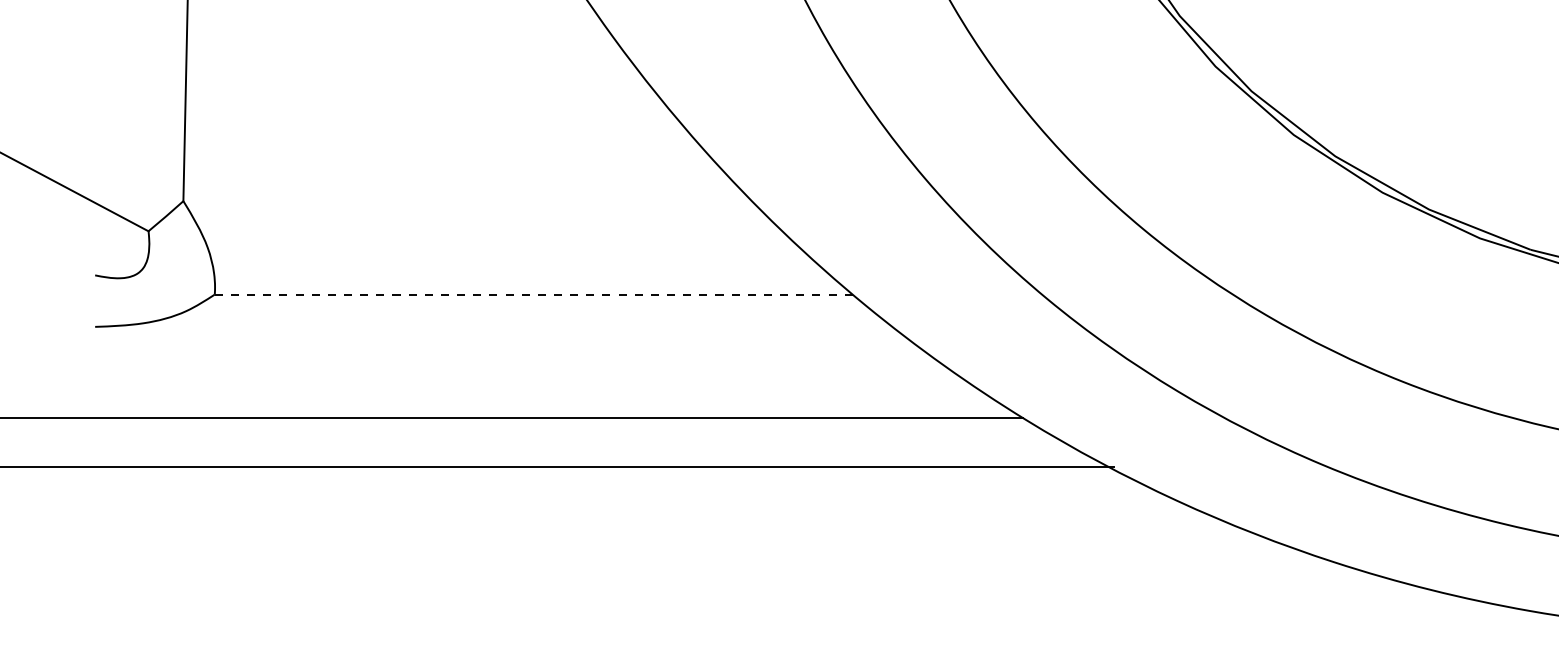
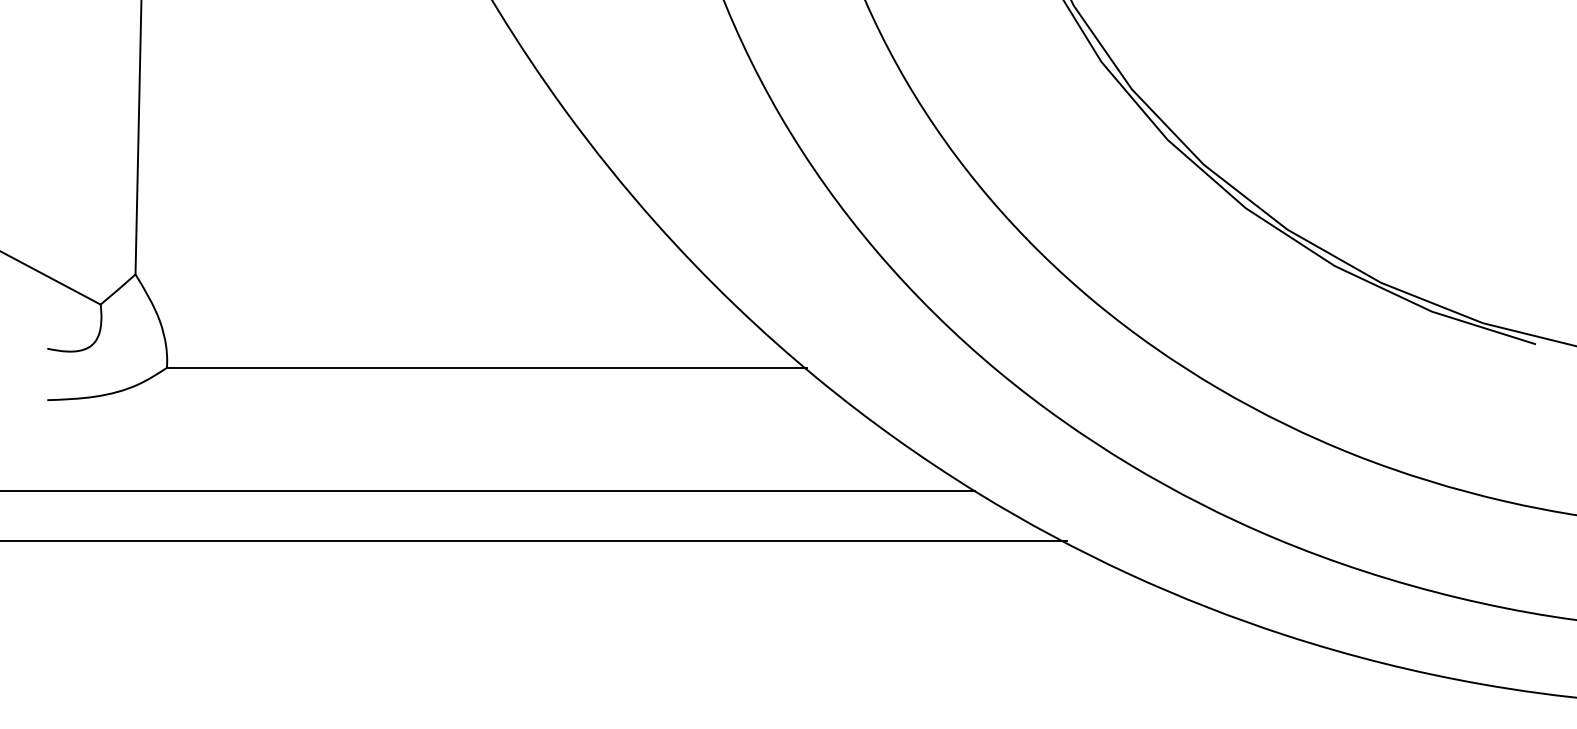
line: (534, 294) -> (486, 367), dashed -> solid

